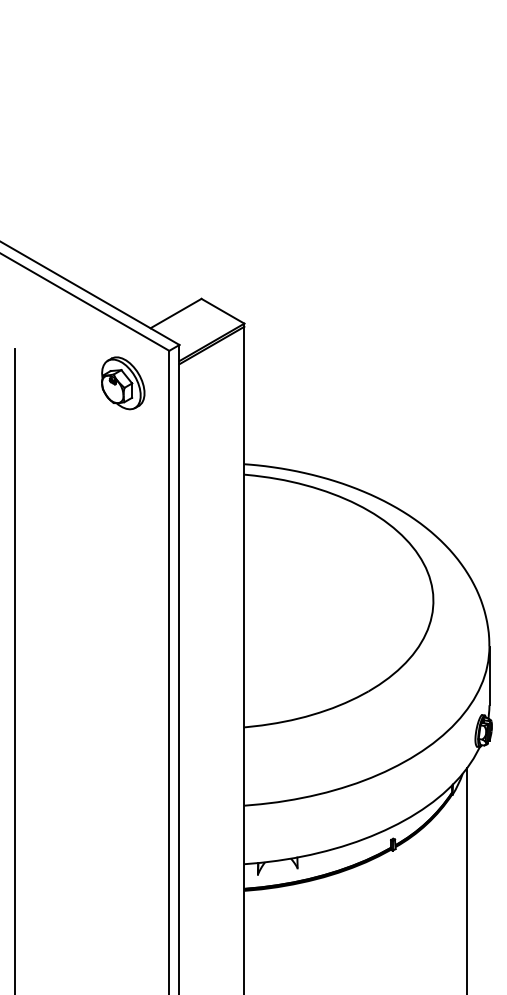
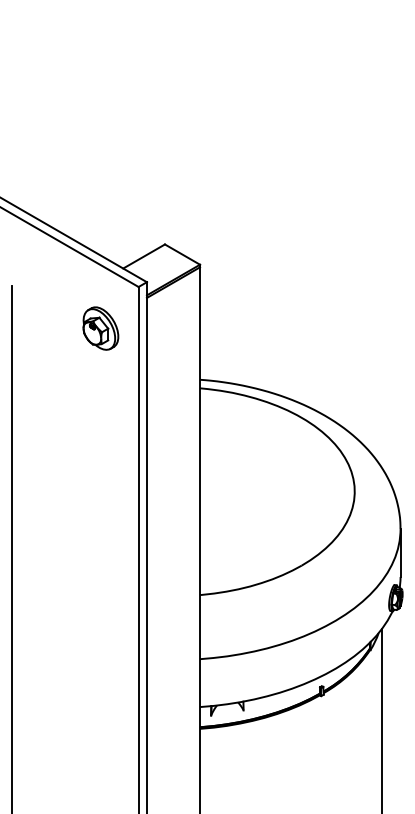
part: (122, 383) -> (100, 328), moved

